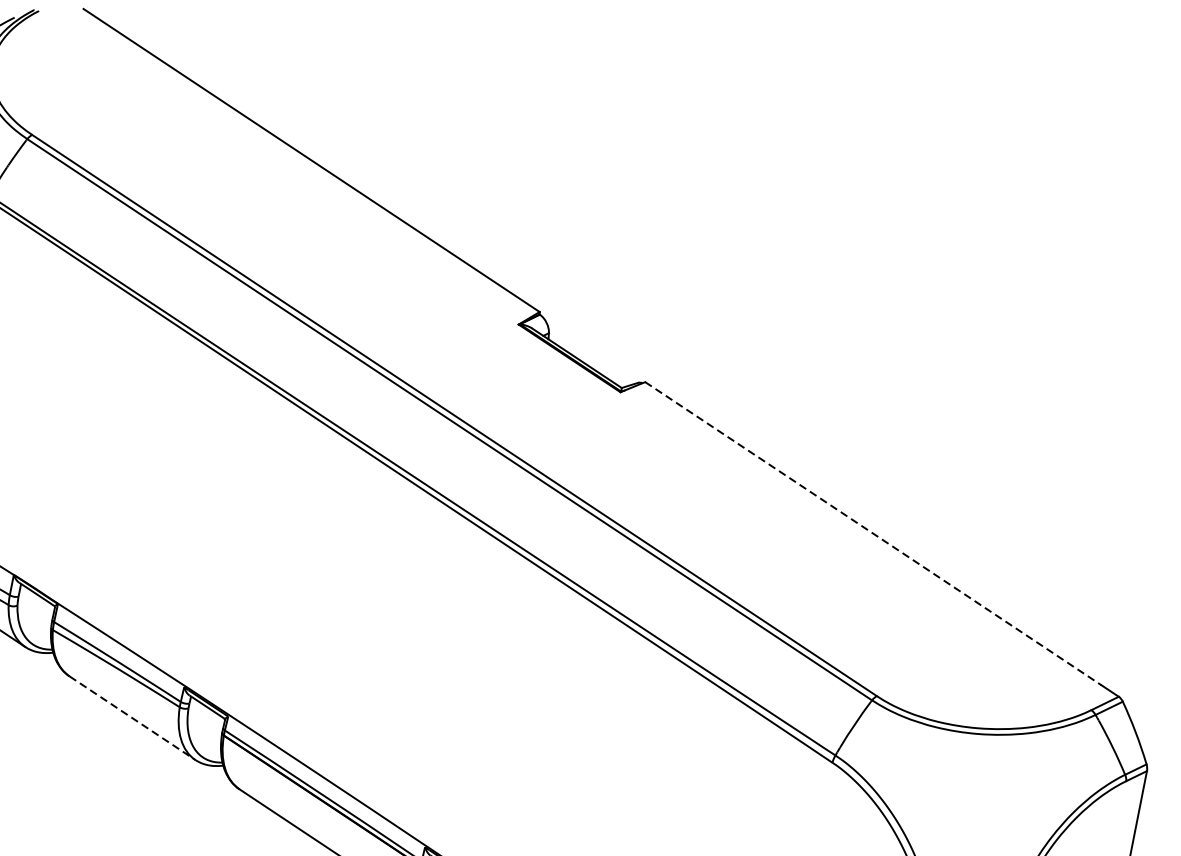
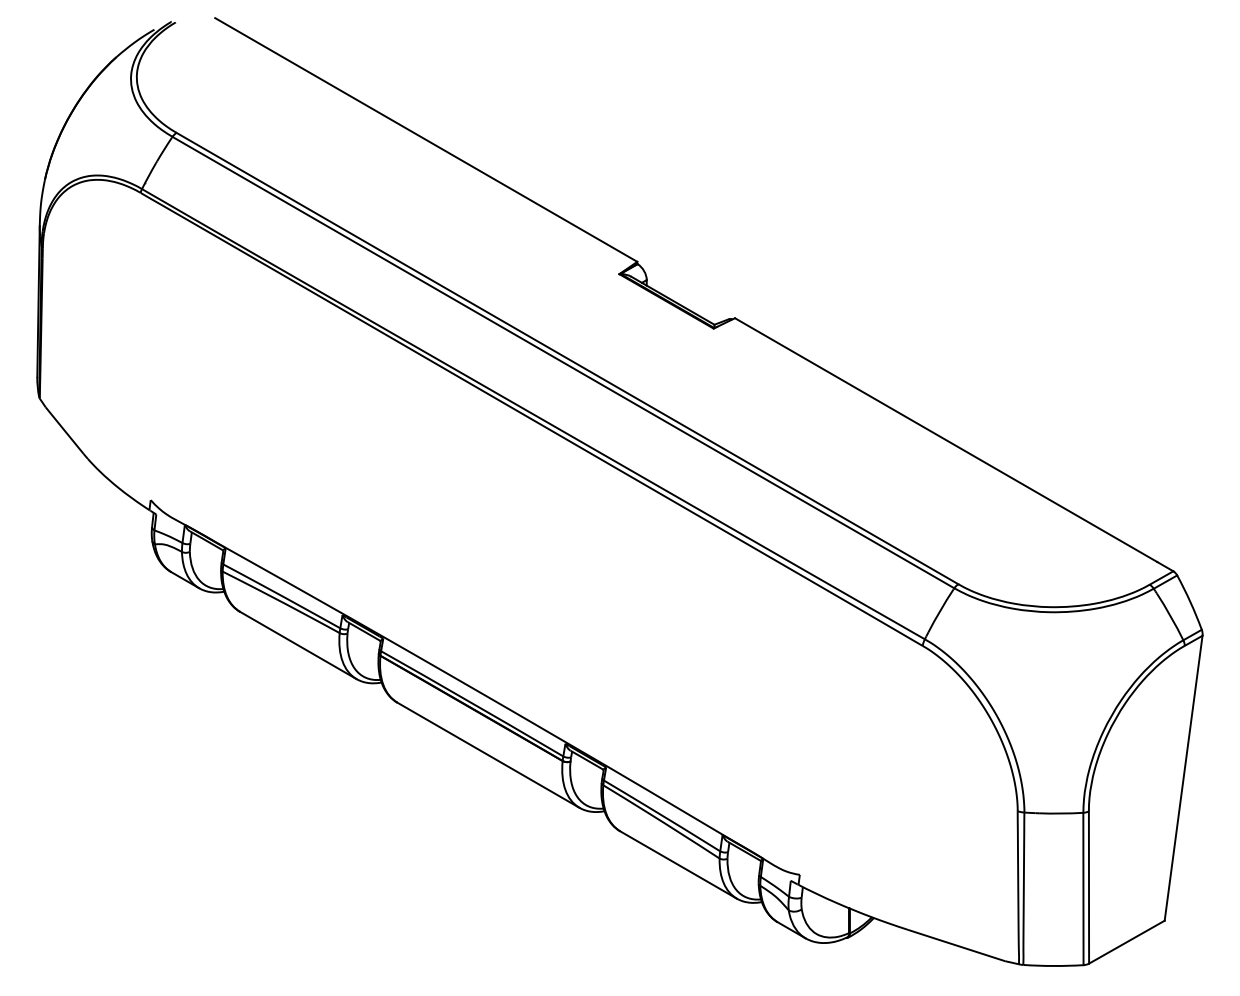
line: (873, 534) -> (946, 440), dashed -> solid
line: (132, 718) -> (298, 645), dashed -> solid

